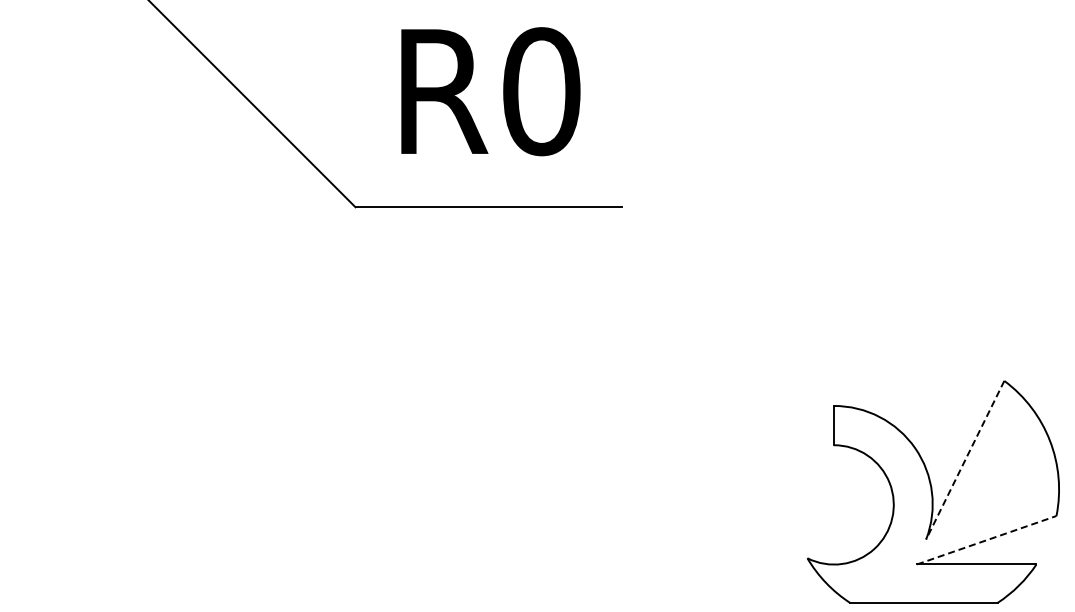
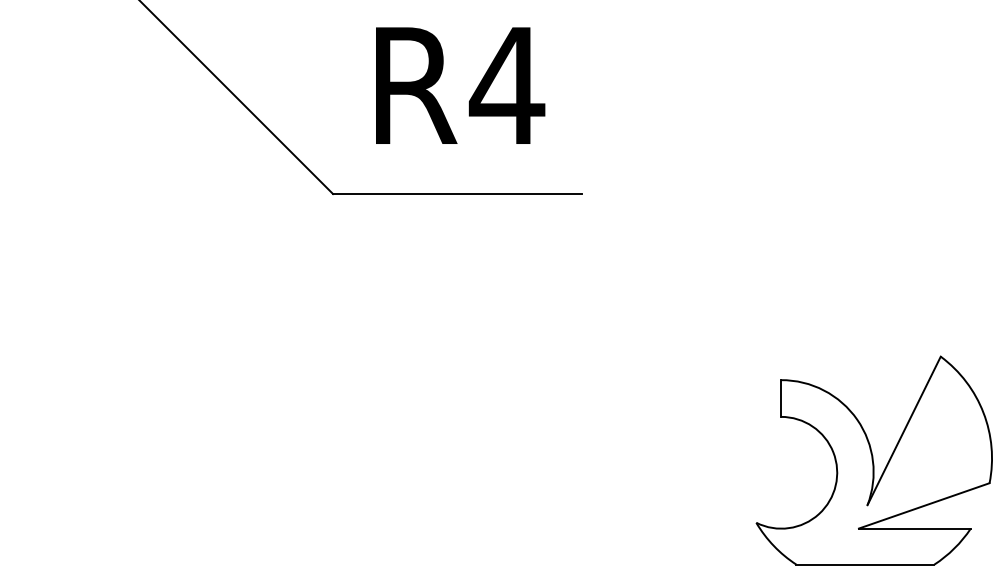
text: (541, 91) -> (507, 85), R0 -> R4
line: (965, 460) -> (904, 431), dashed -> solid
line: (986, 540) -> (924, 506), dashed -> solid

